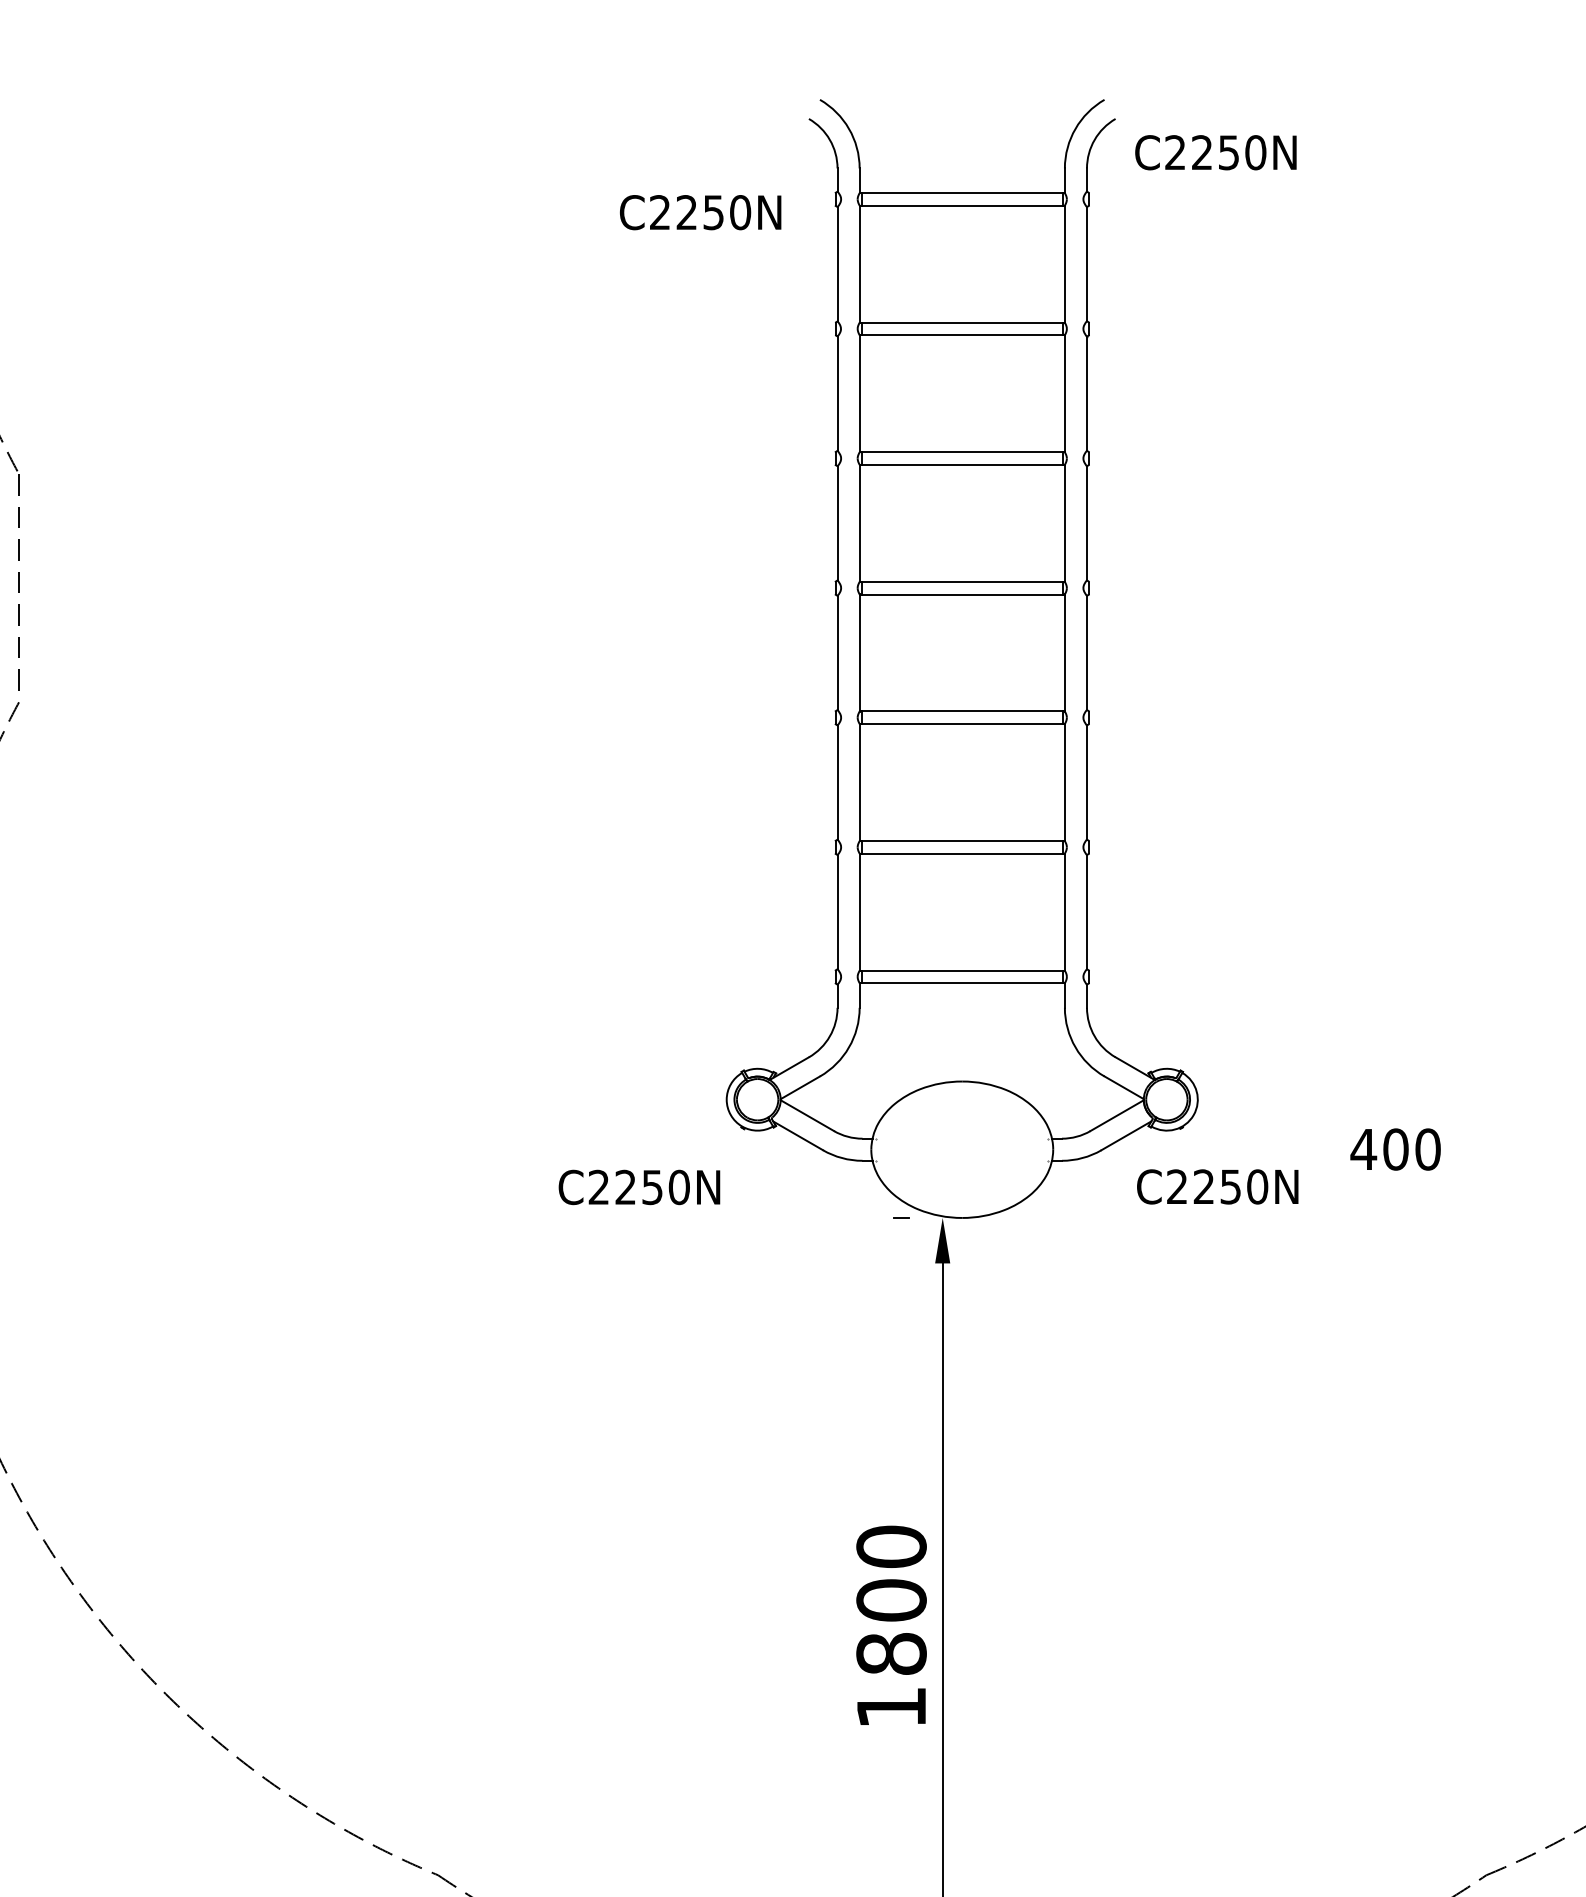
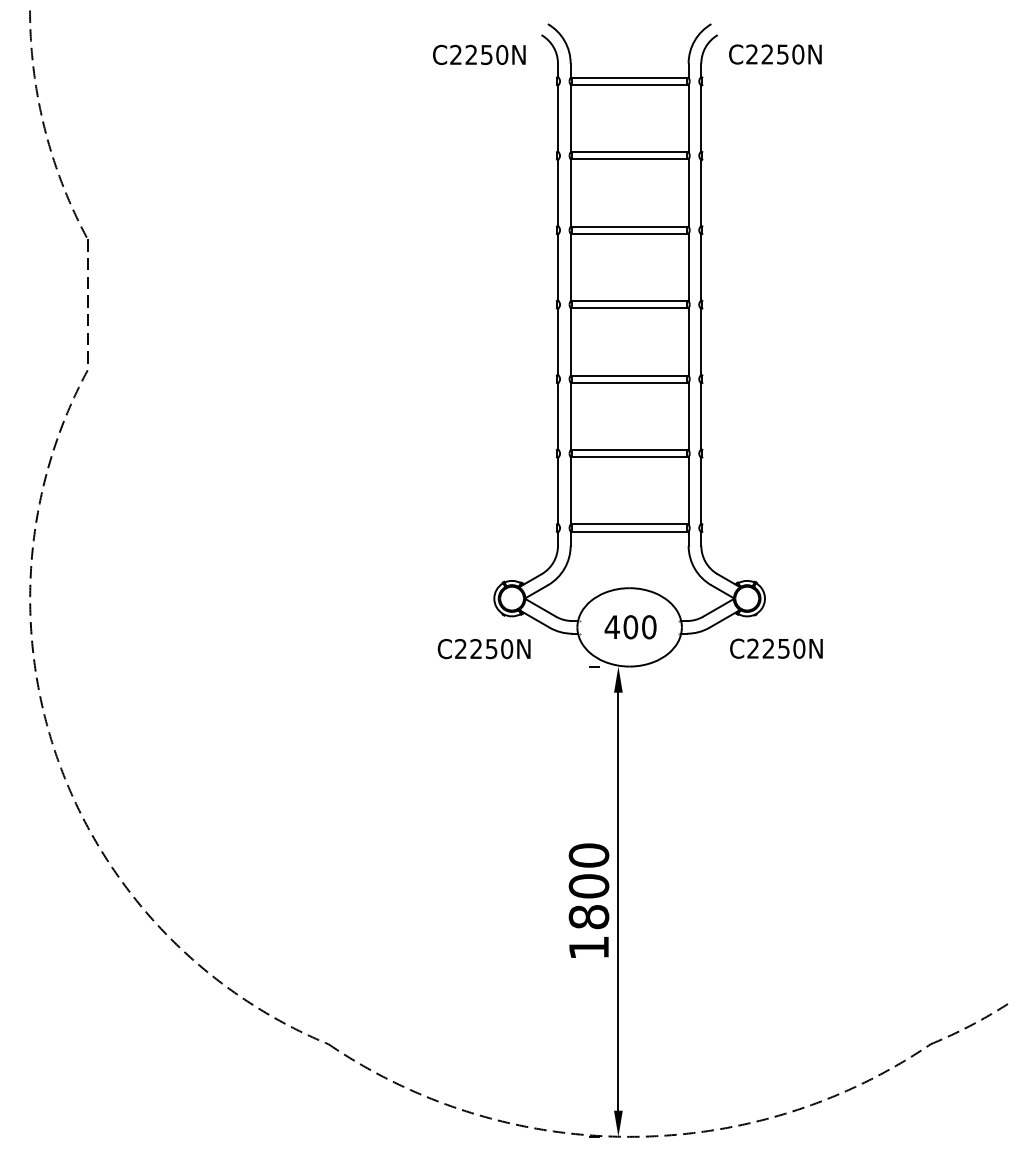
text: (700, 211) -> (479, 54), moved
text: (1395, 1149) -> (630, 627), moved
text: (638, 1188) -> (483, 649), moved

